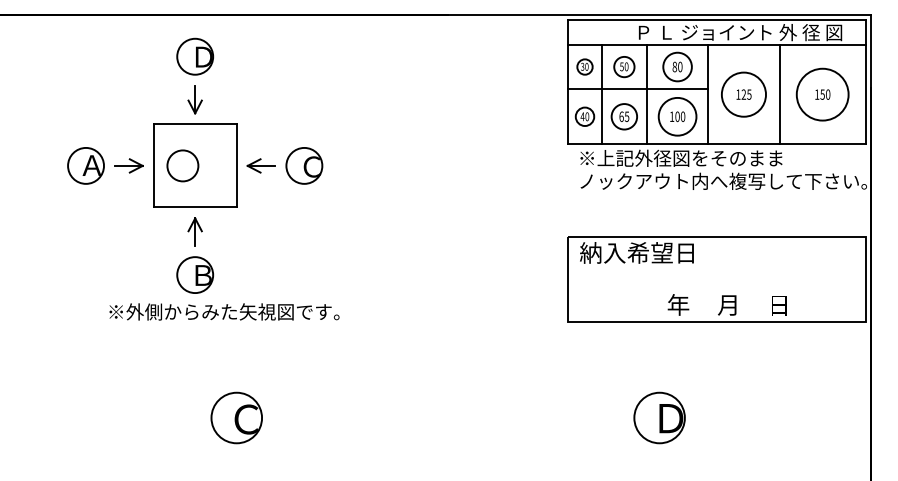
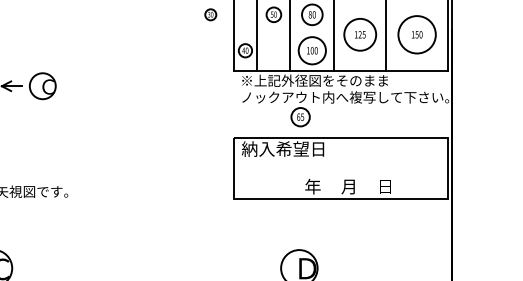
part: (584, 66) -> (210, 14), moved
line: (638, 89) -> (284, 31), removed
part: (623, 116) -> (299, 116), moved

